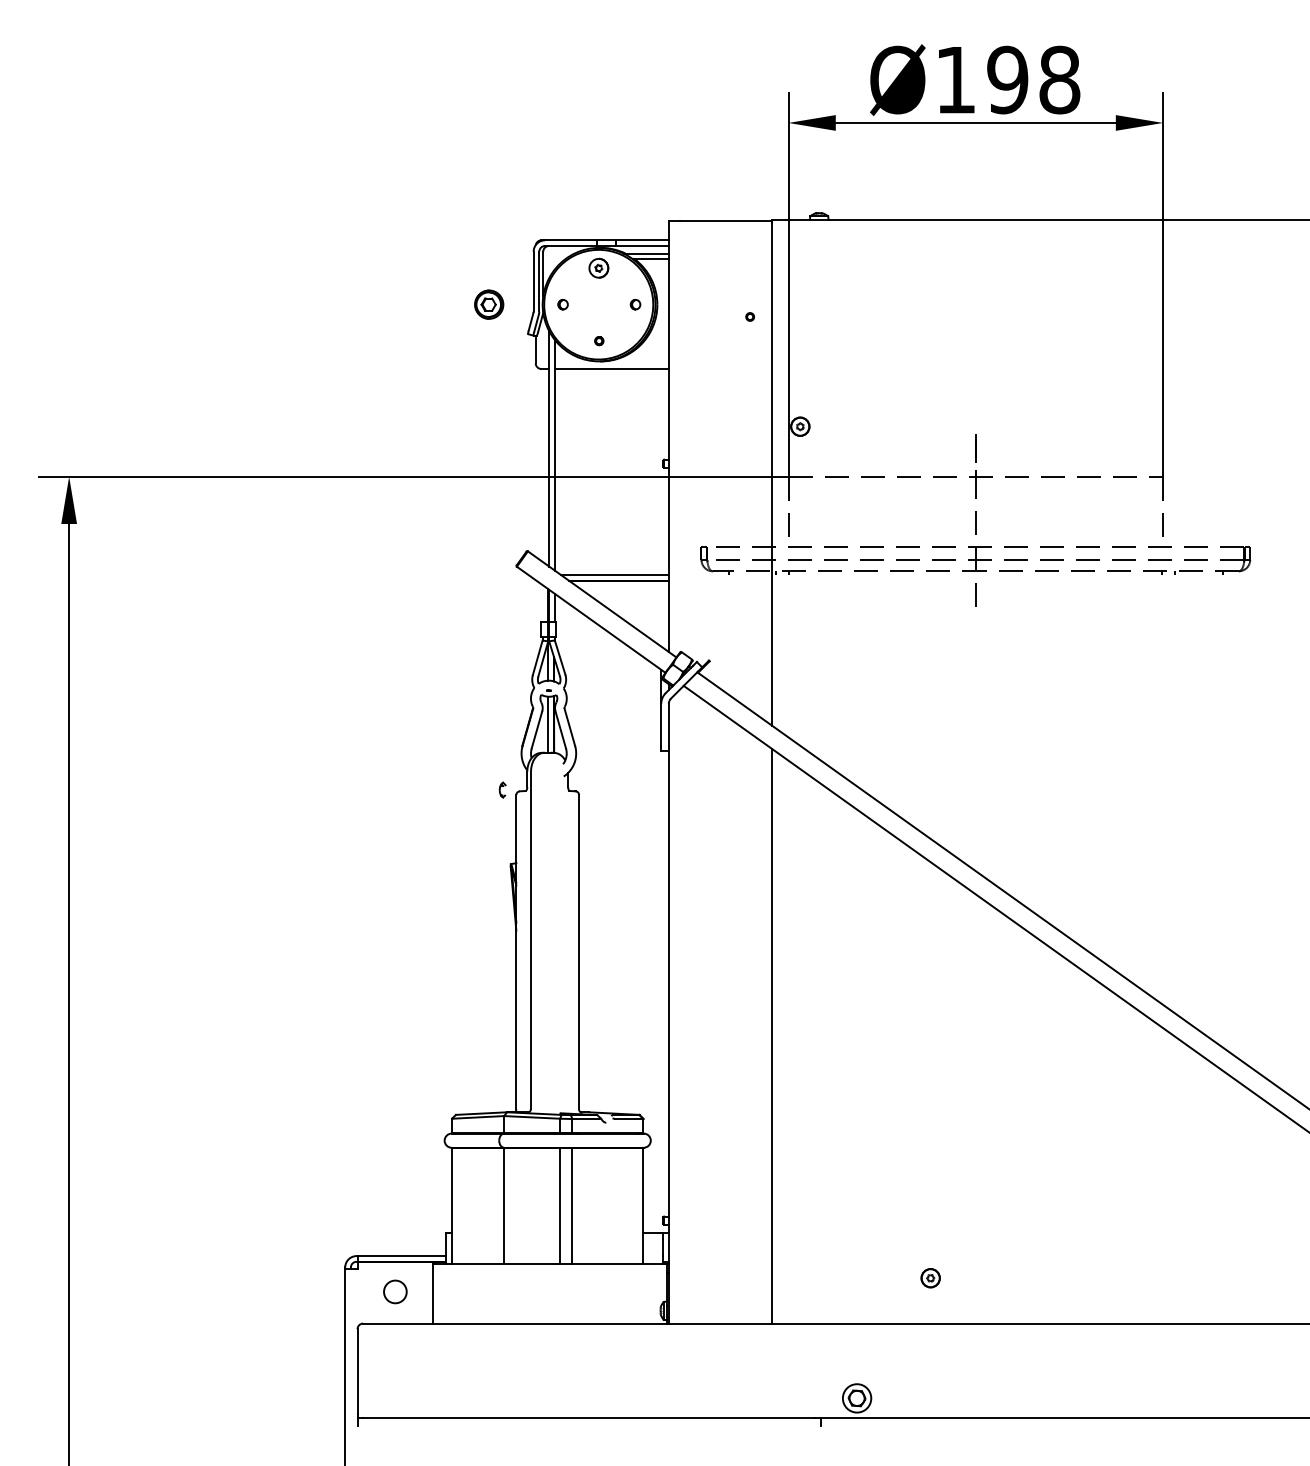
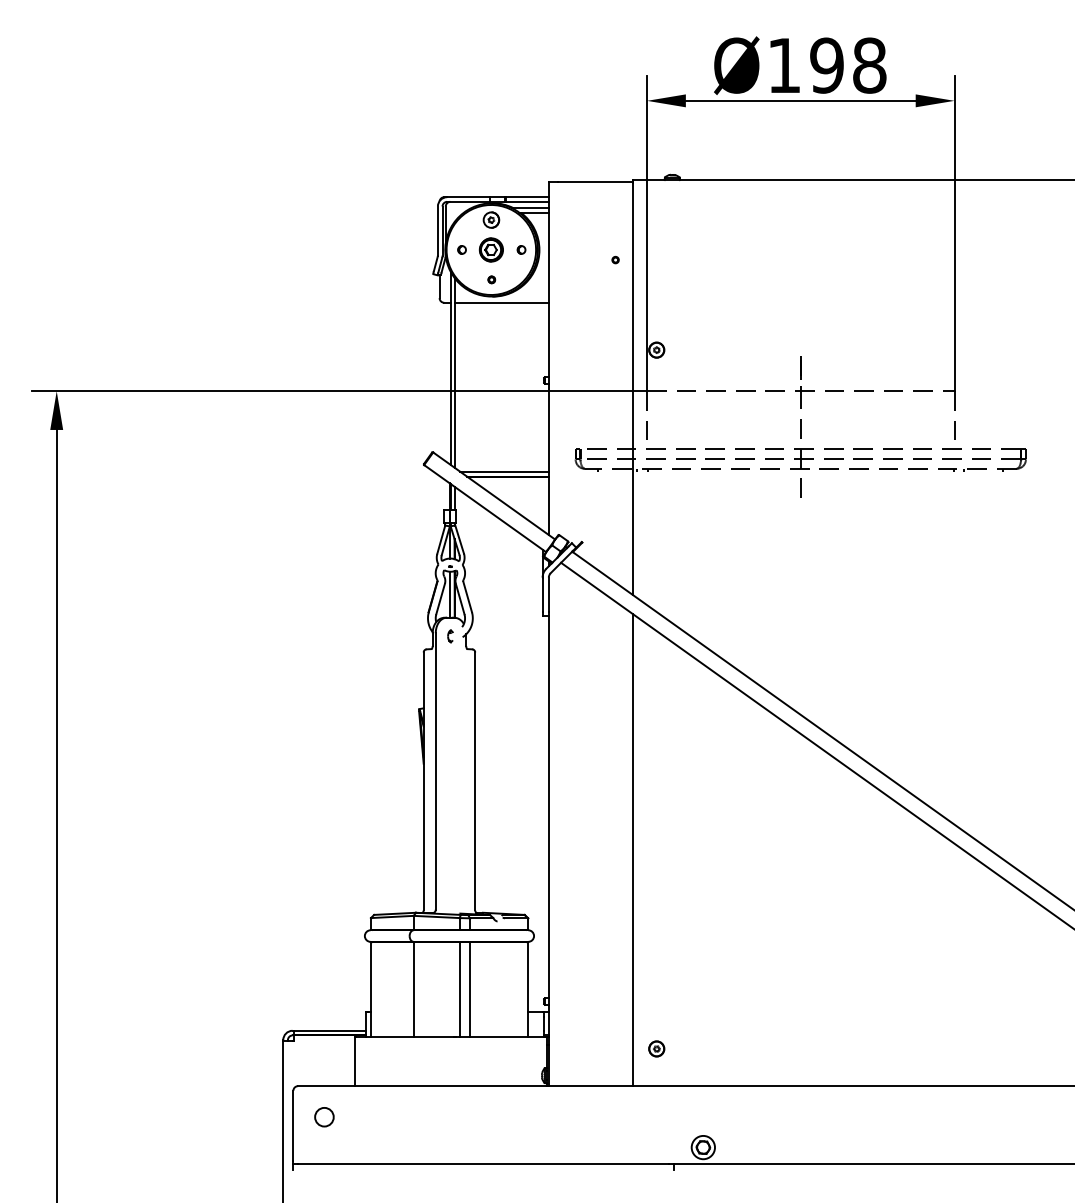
part: (488, 304) -> (490, 249), moved
part: (502, 790) -> (450, 636), moved
part: (930, 1277) -> (656, 1048), moved
circle: (395, 1292) -> (324, 1117), moved

